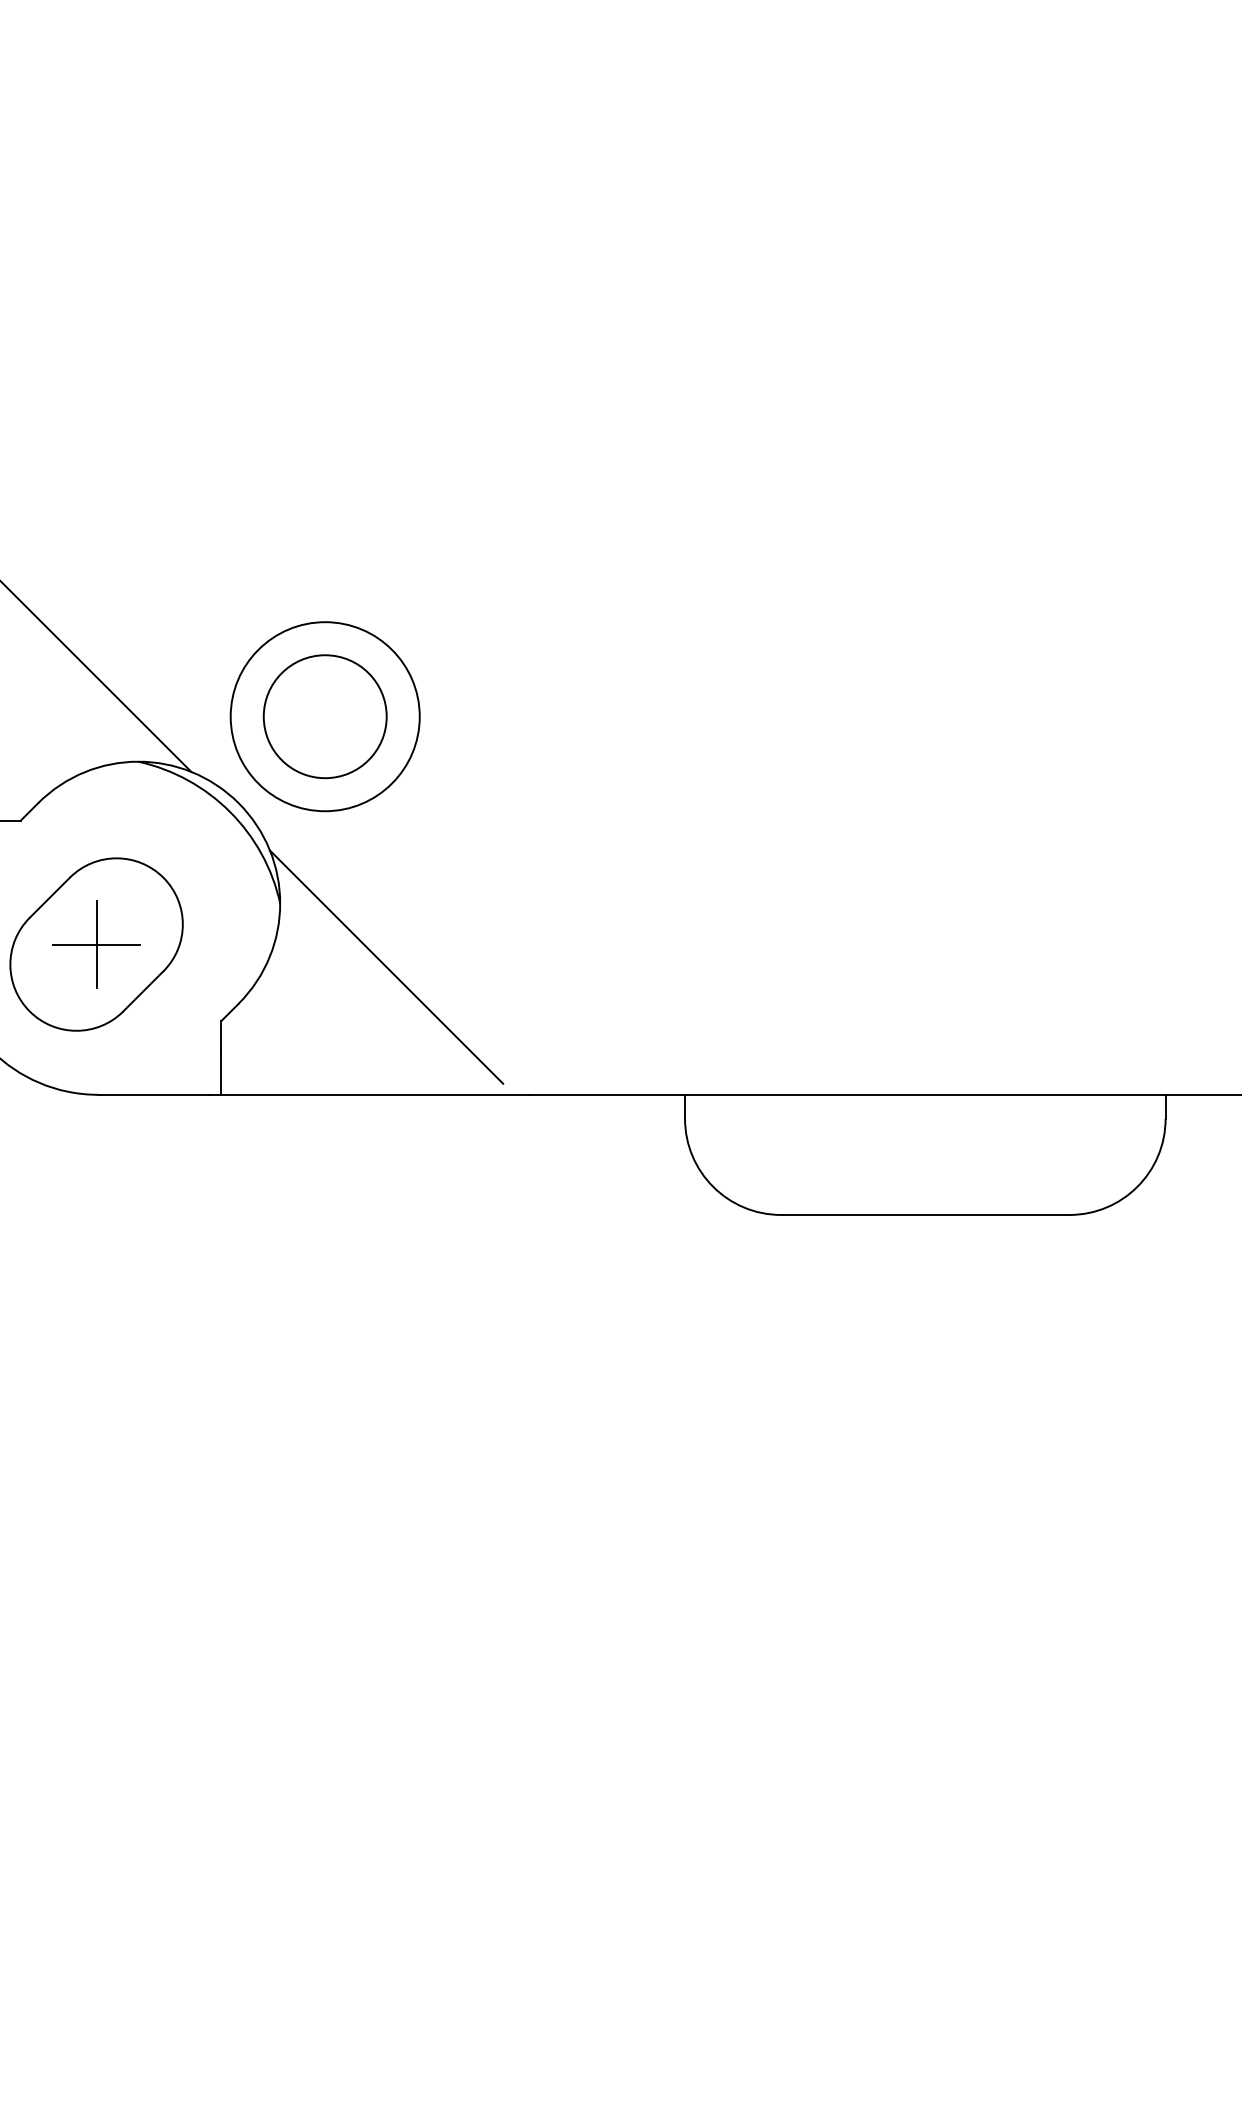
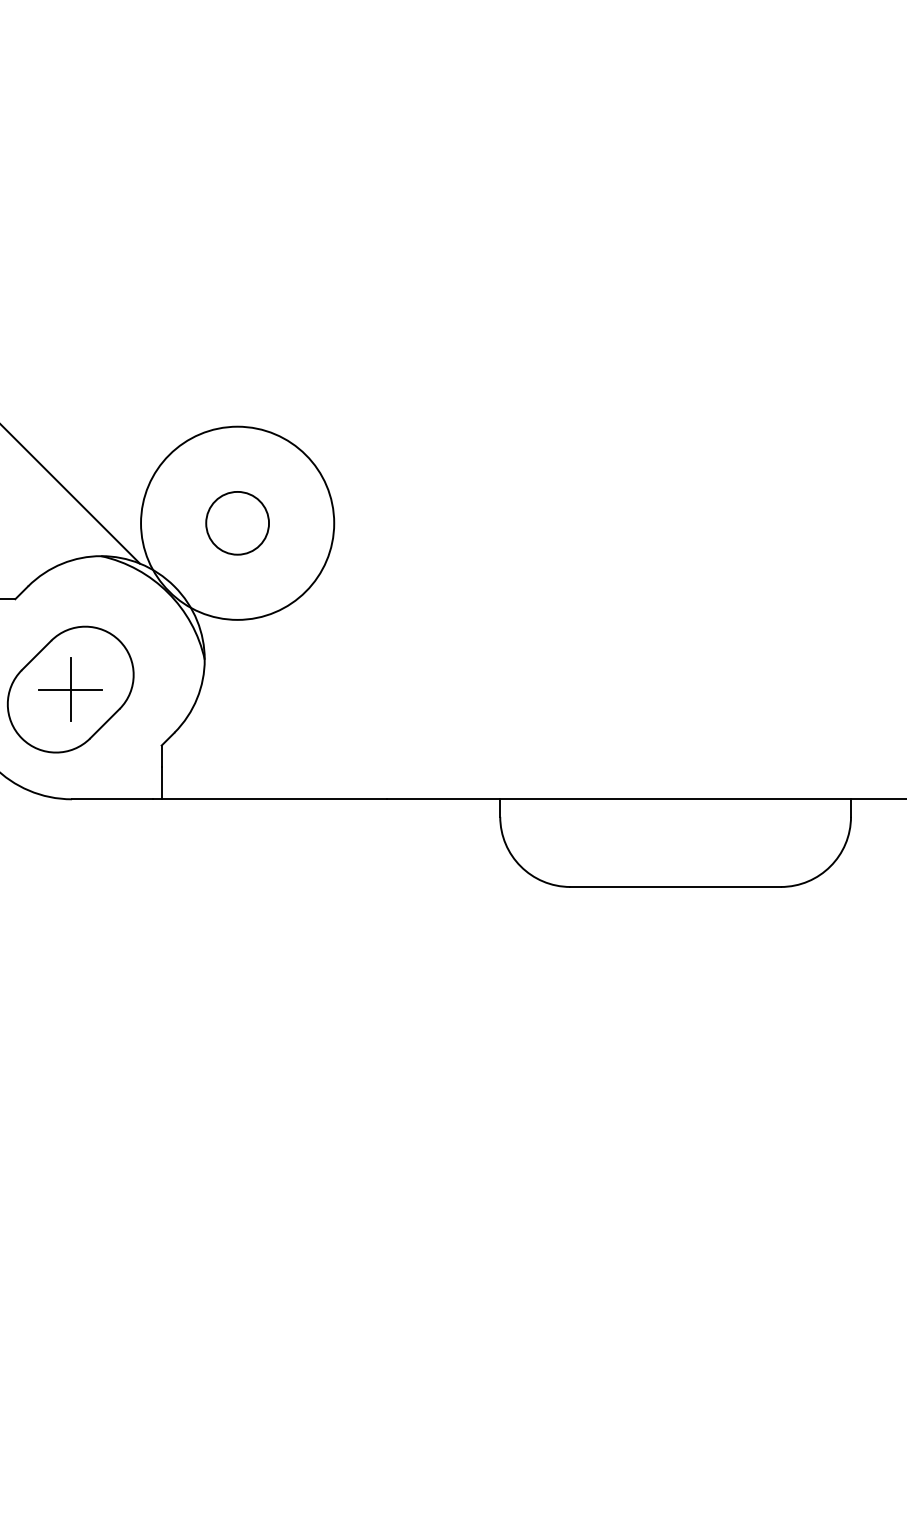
circle: (324, 716) -> (237, 523), size x0.7
circle: (324, 716) -> (237, 523), size x1.4
line: (386, 966) -> (282, 705), removed

